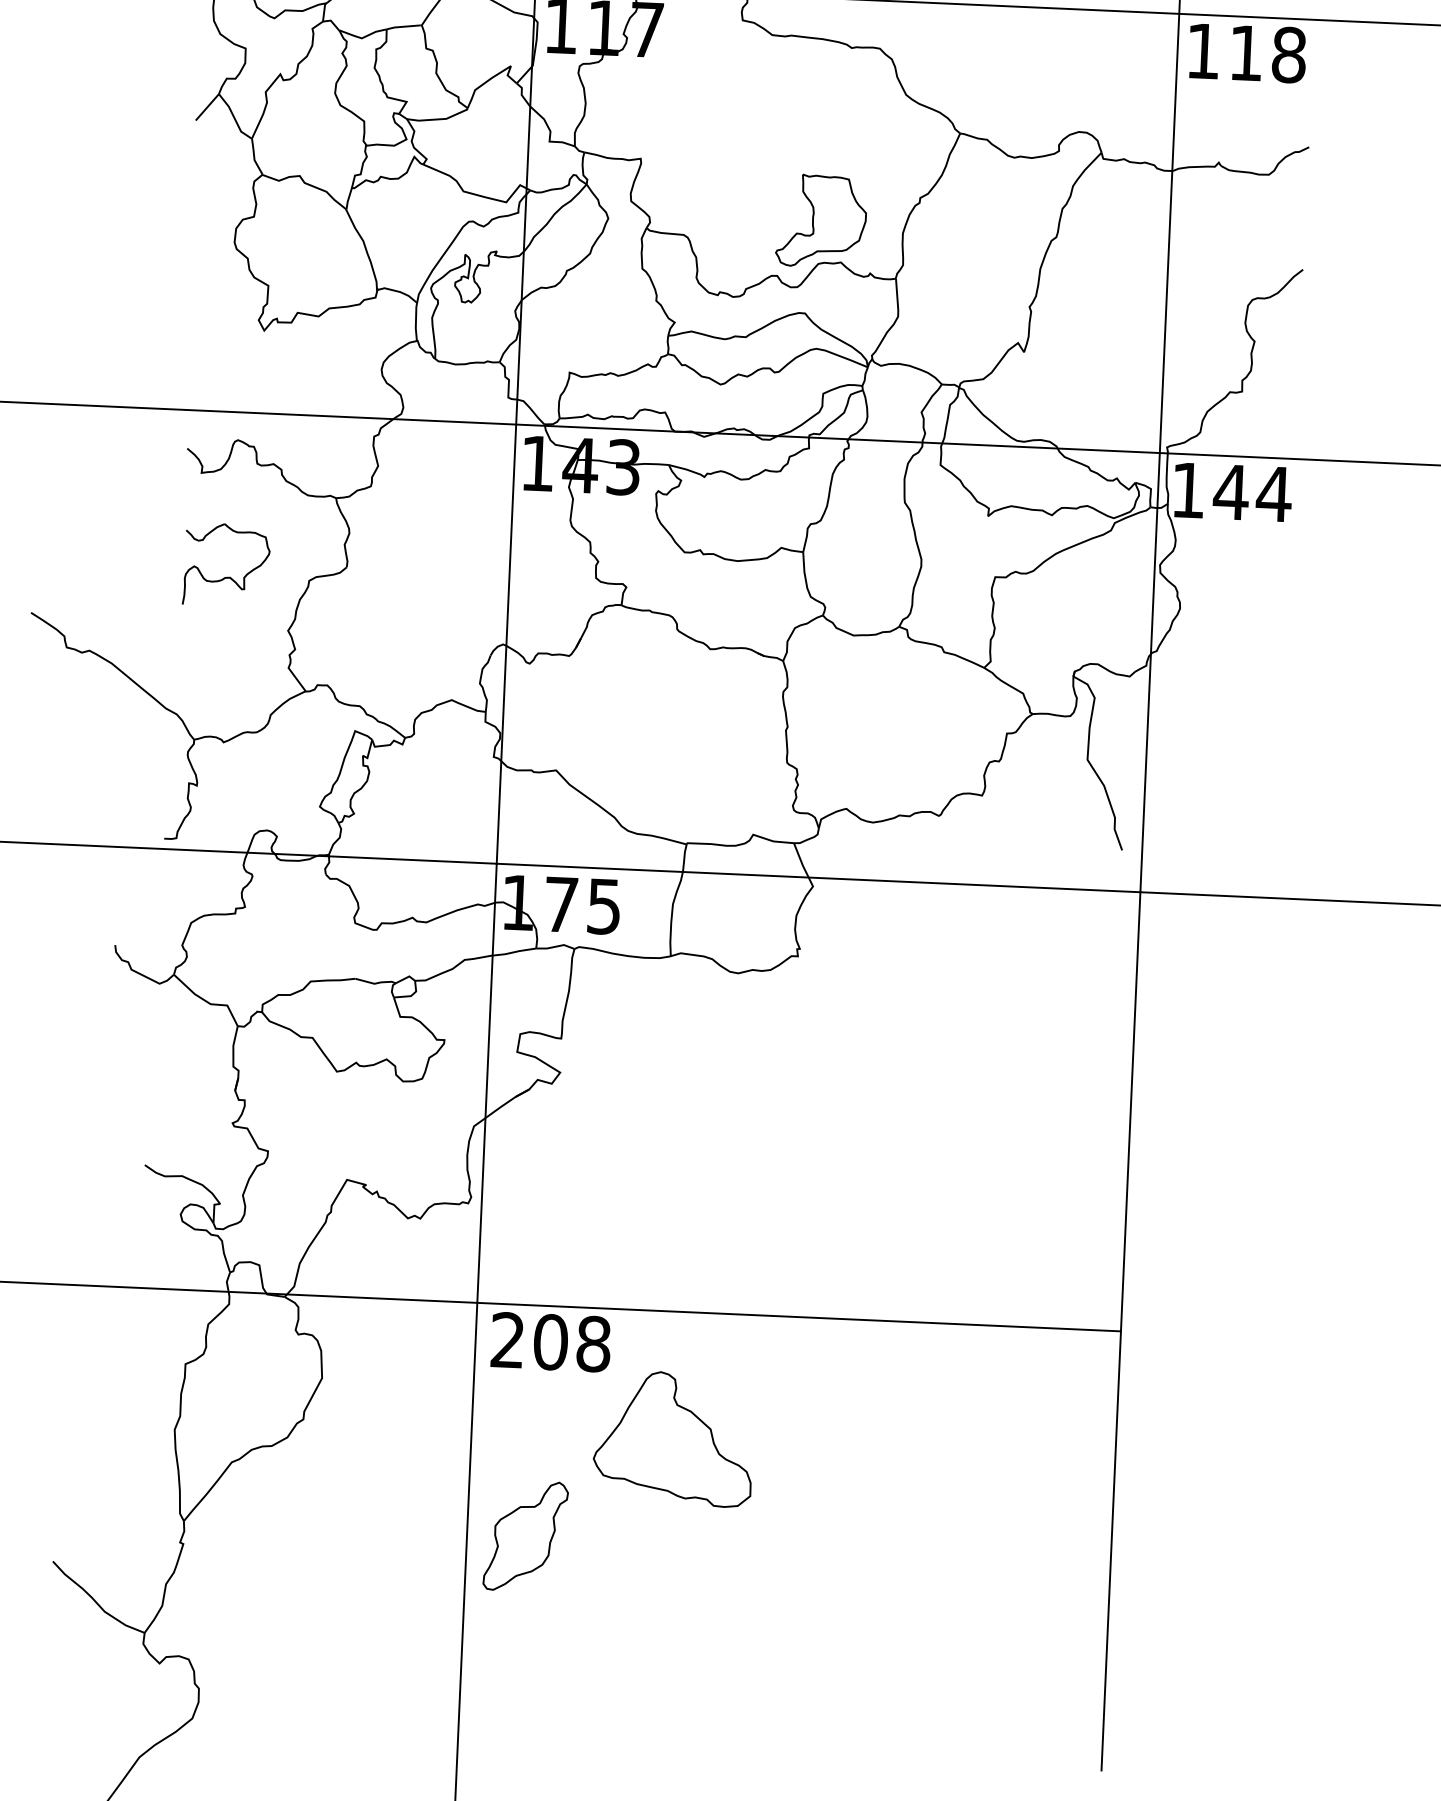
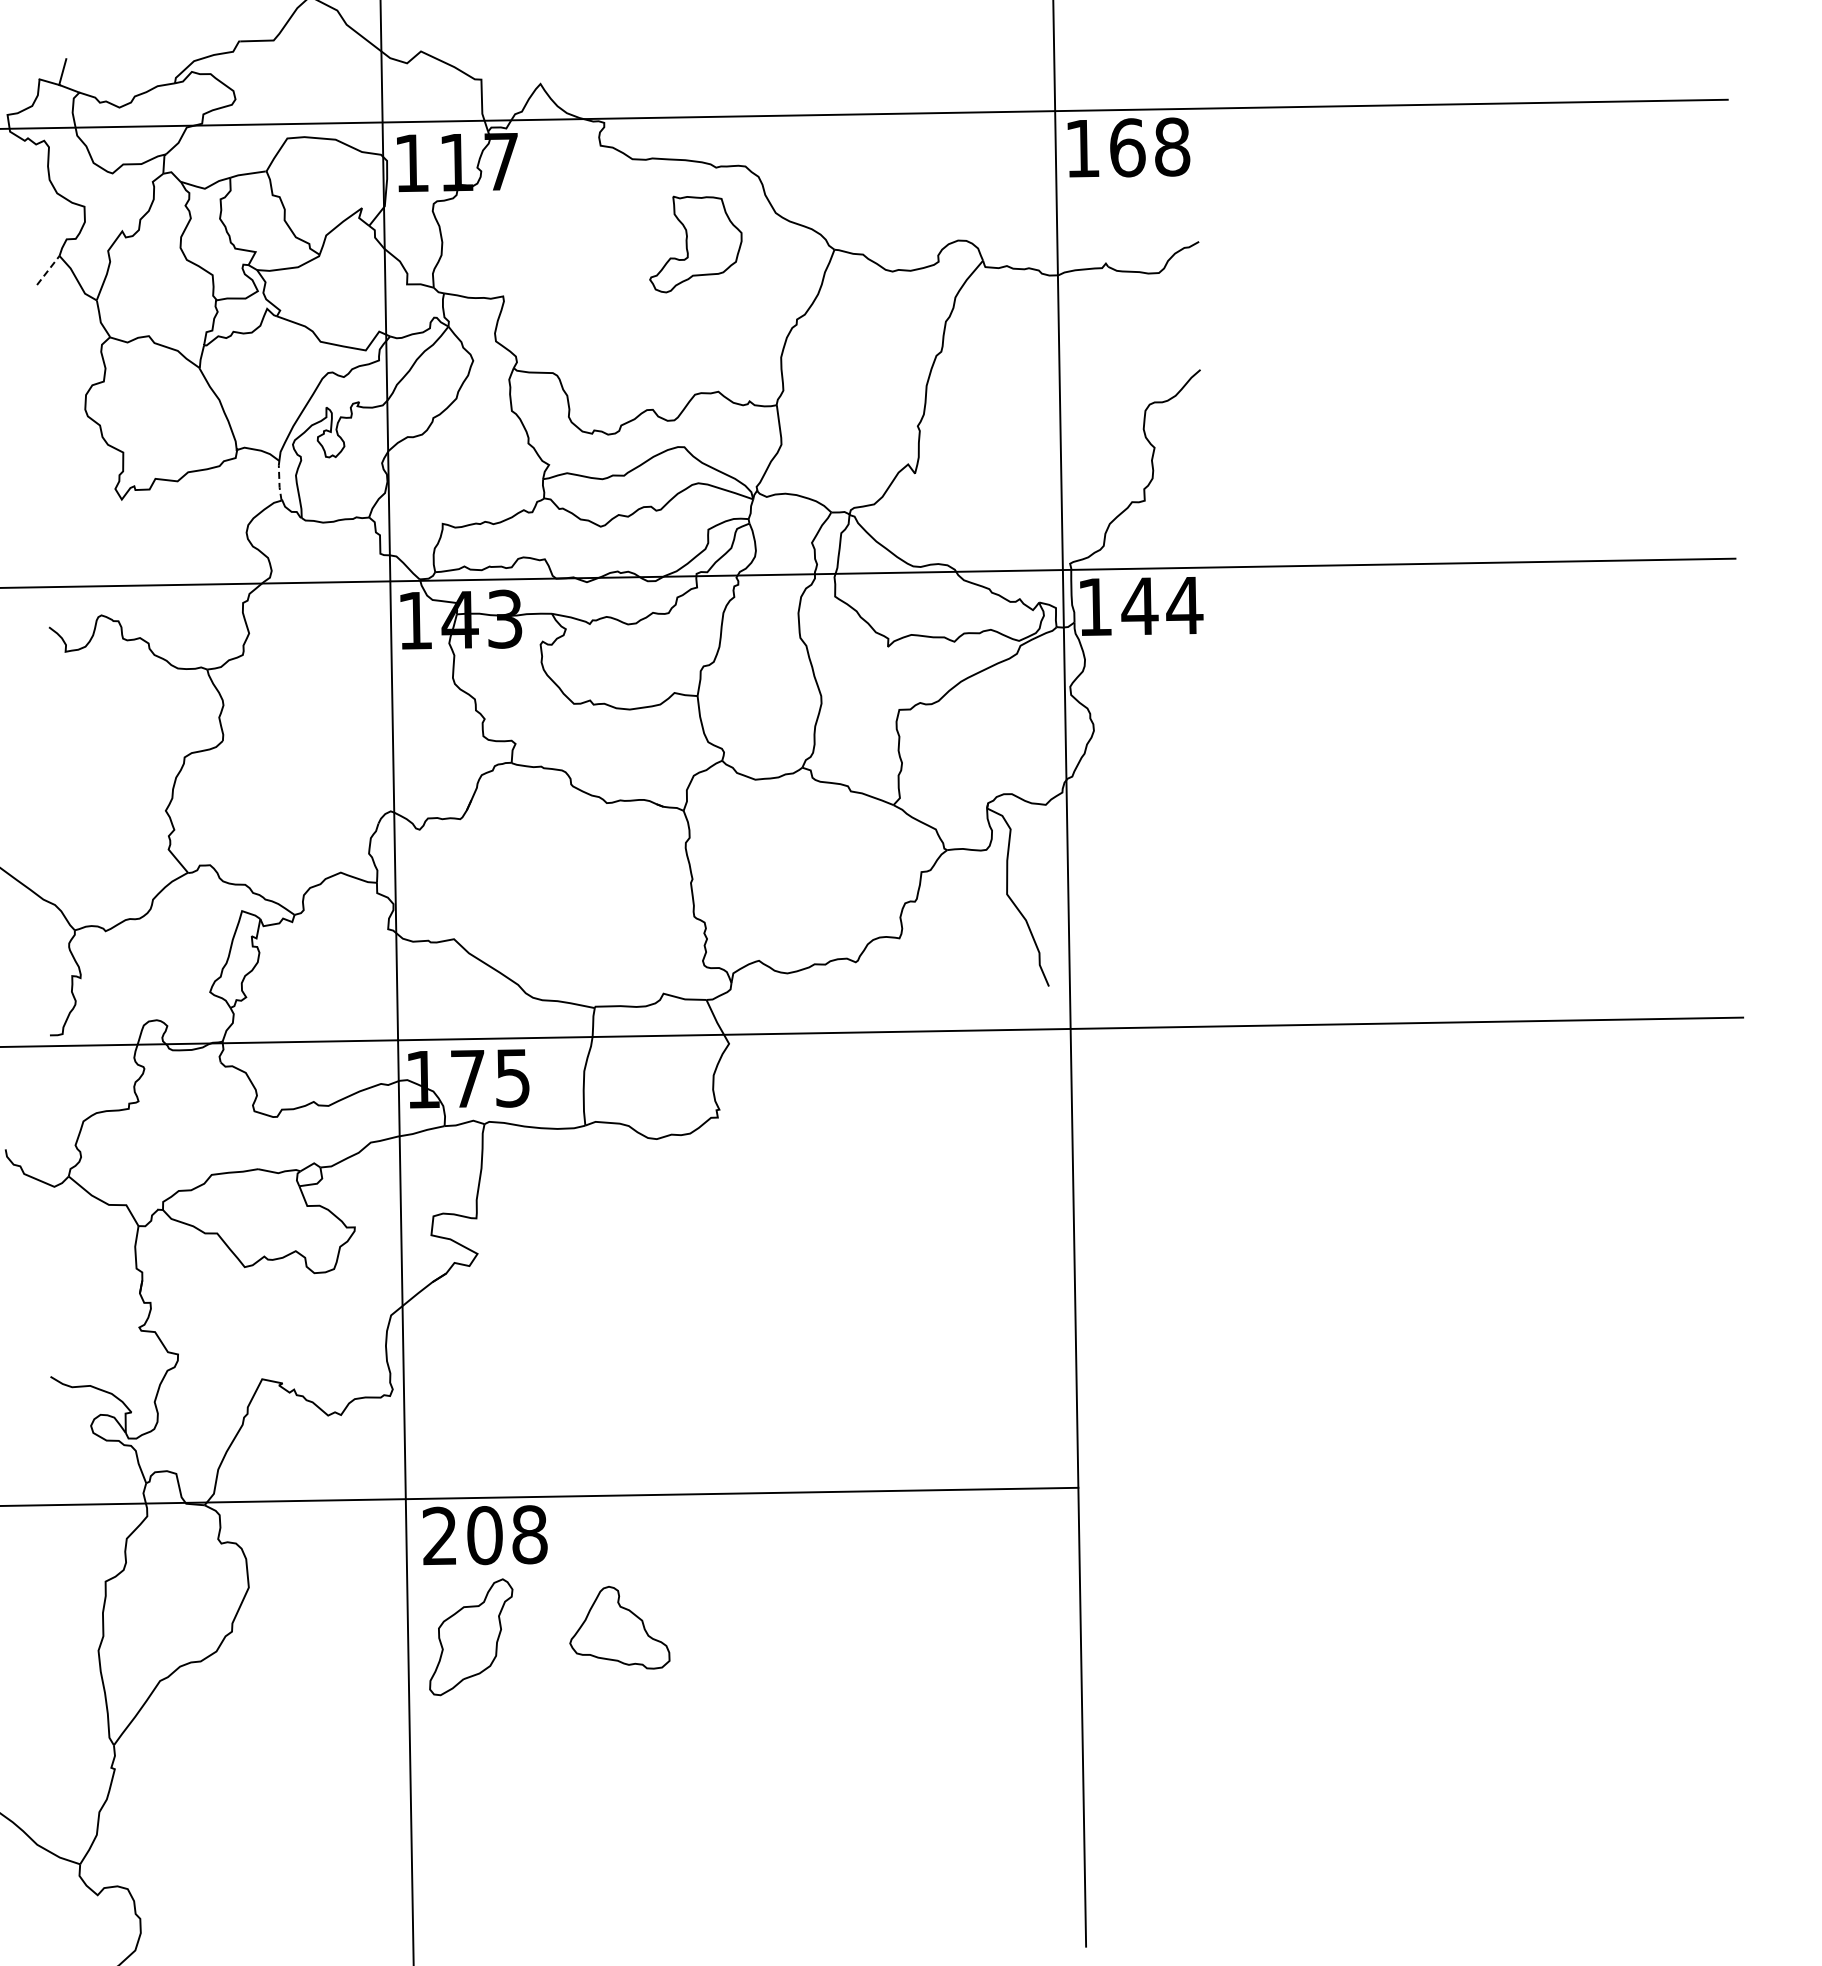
text: (1246, 52) -> (1127, 147), 118 -> 168
line: (207, 107) -> (48, 270), solid -> dashed
part: (821, 221) -> (695, 244), moved
line: (416, 321) -> (279, 480), solid -> dashed
part: (225, 576) -> (97, 758), removed
part: (674, 1438) -> (619, 1627), size x0.6
part: (526, 1536) -> (471, 1637), moved

